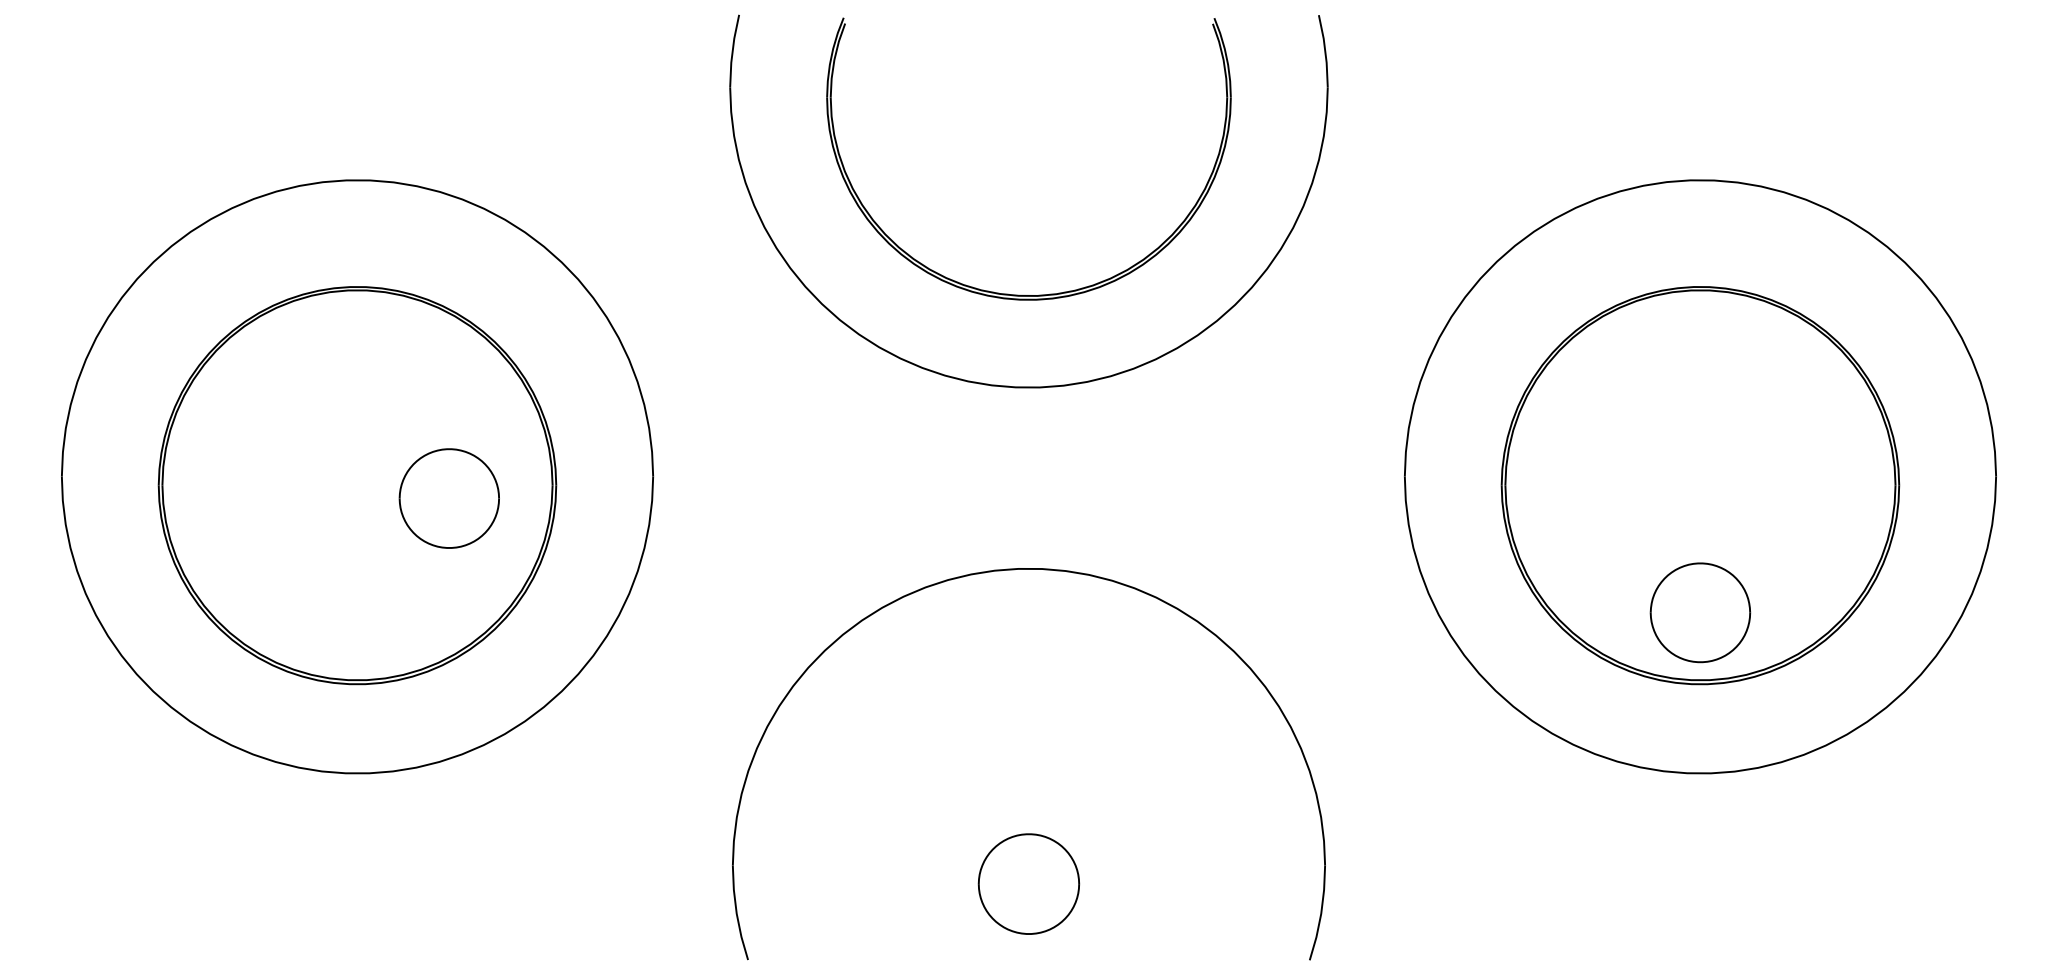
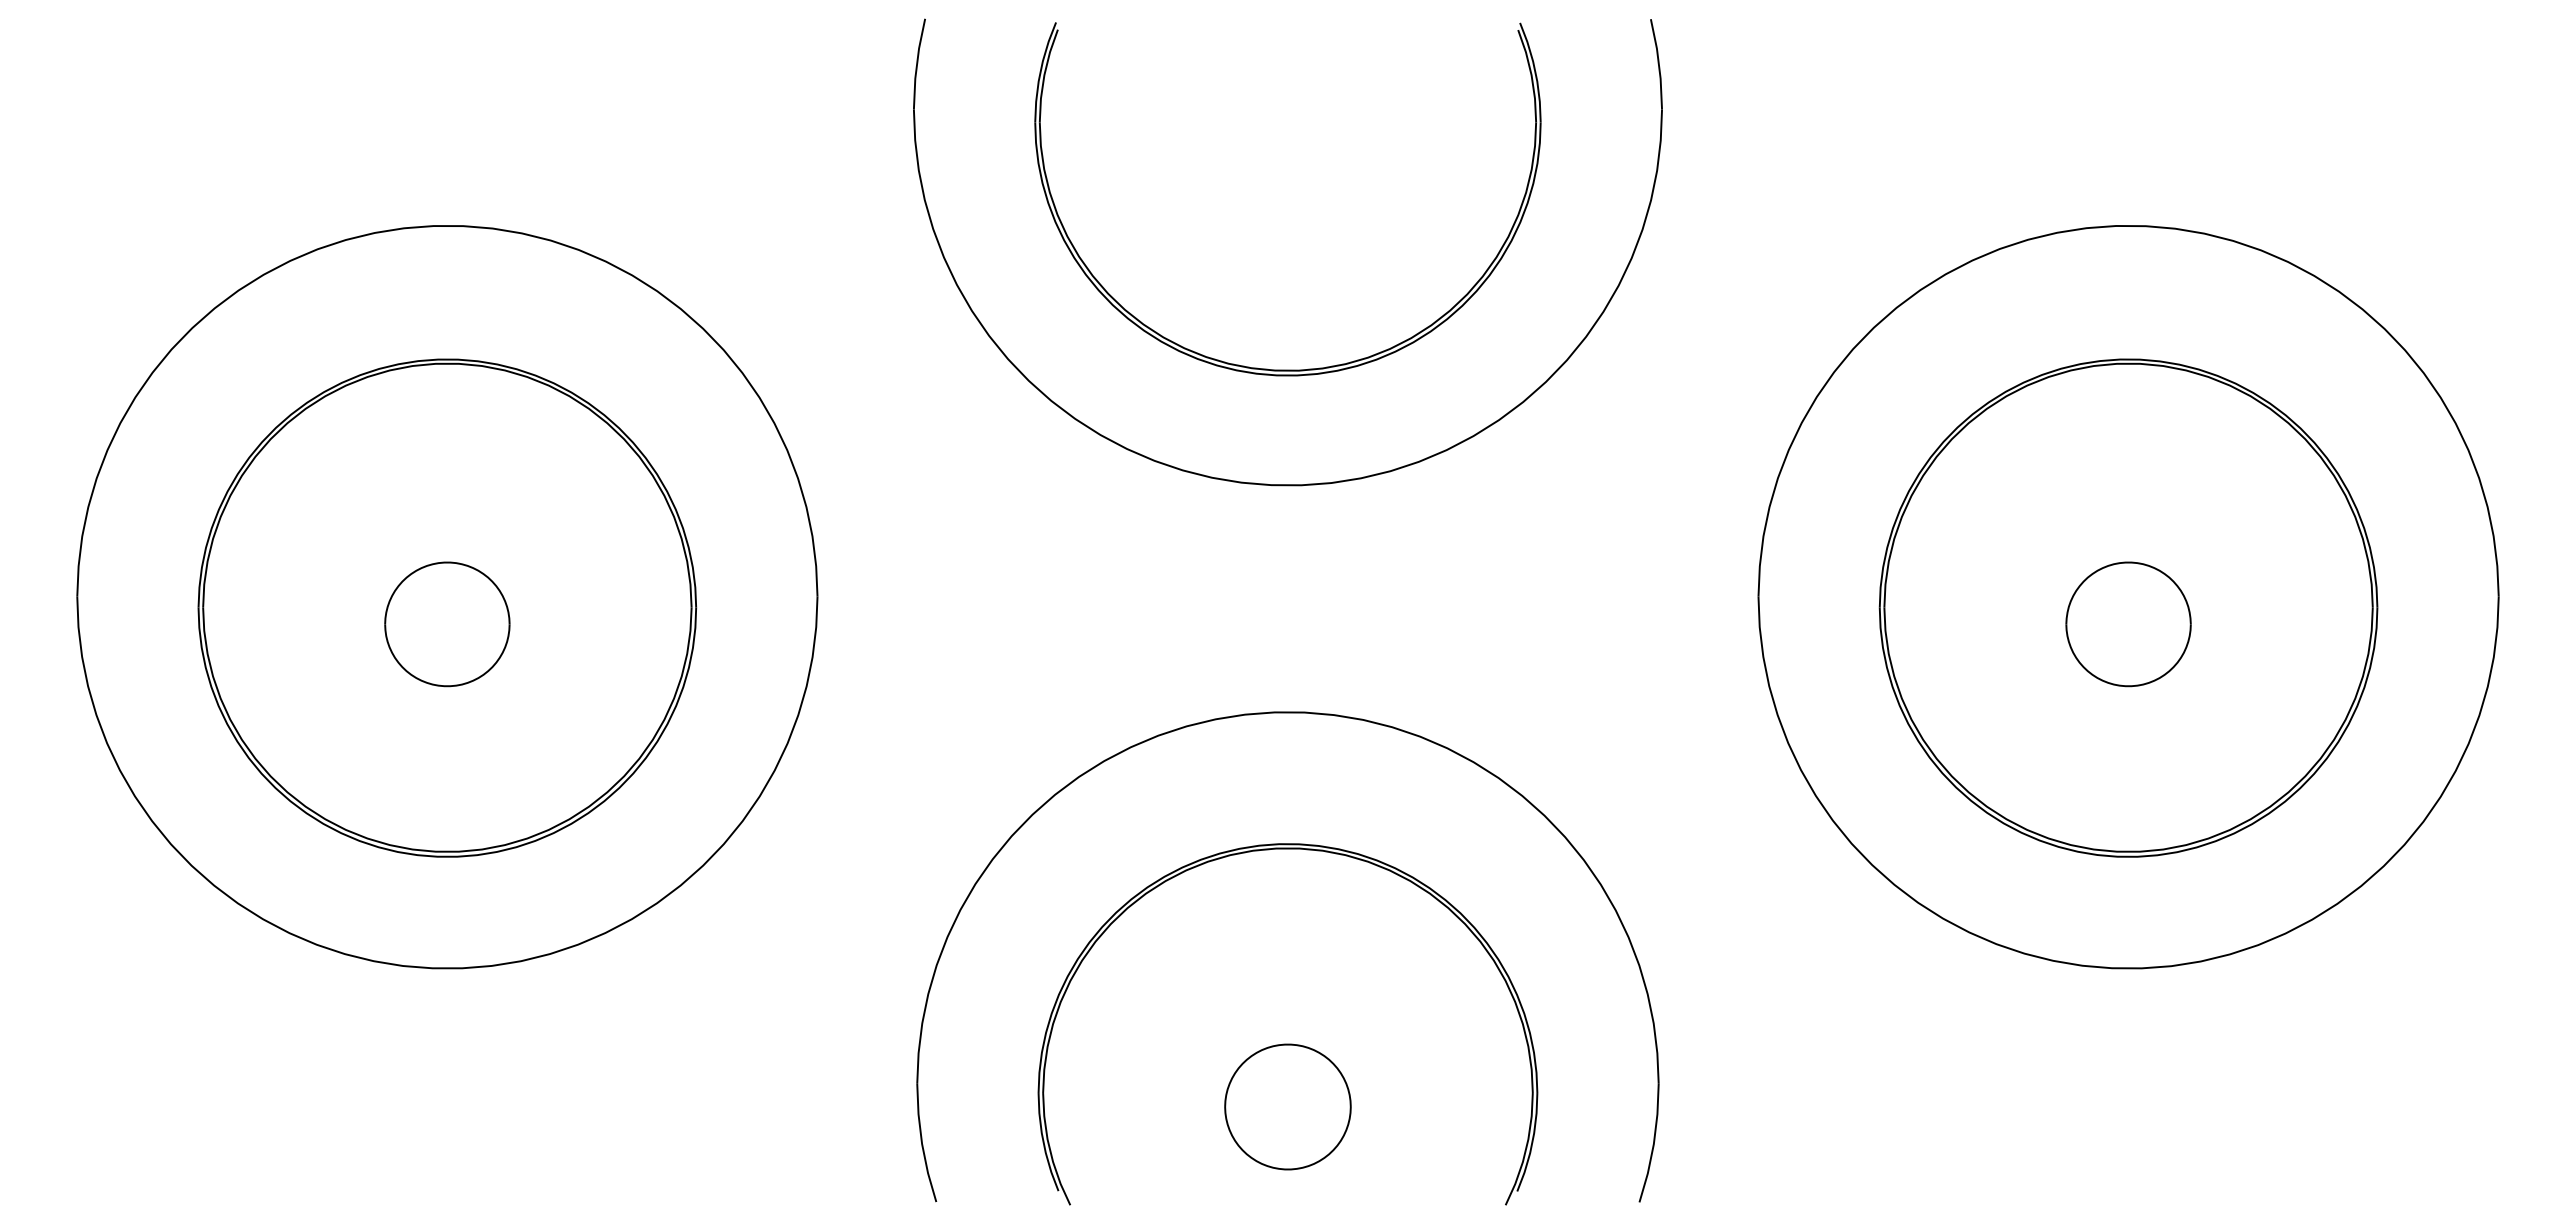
part: (449, 498) -> (447, 624), moved
part: (1700, 612) -> (2128, 624), moved
part: (1014, 679) -> (1269, 850), added

